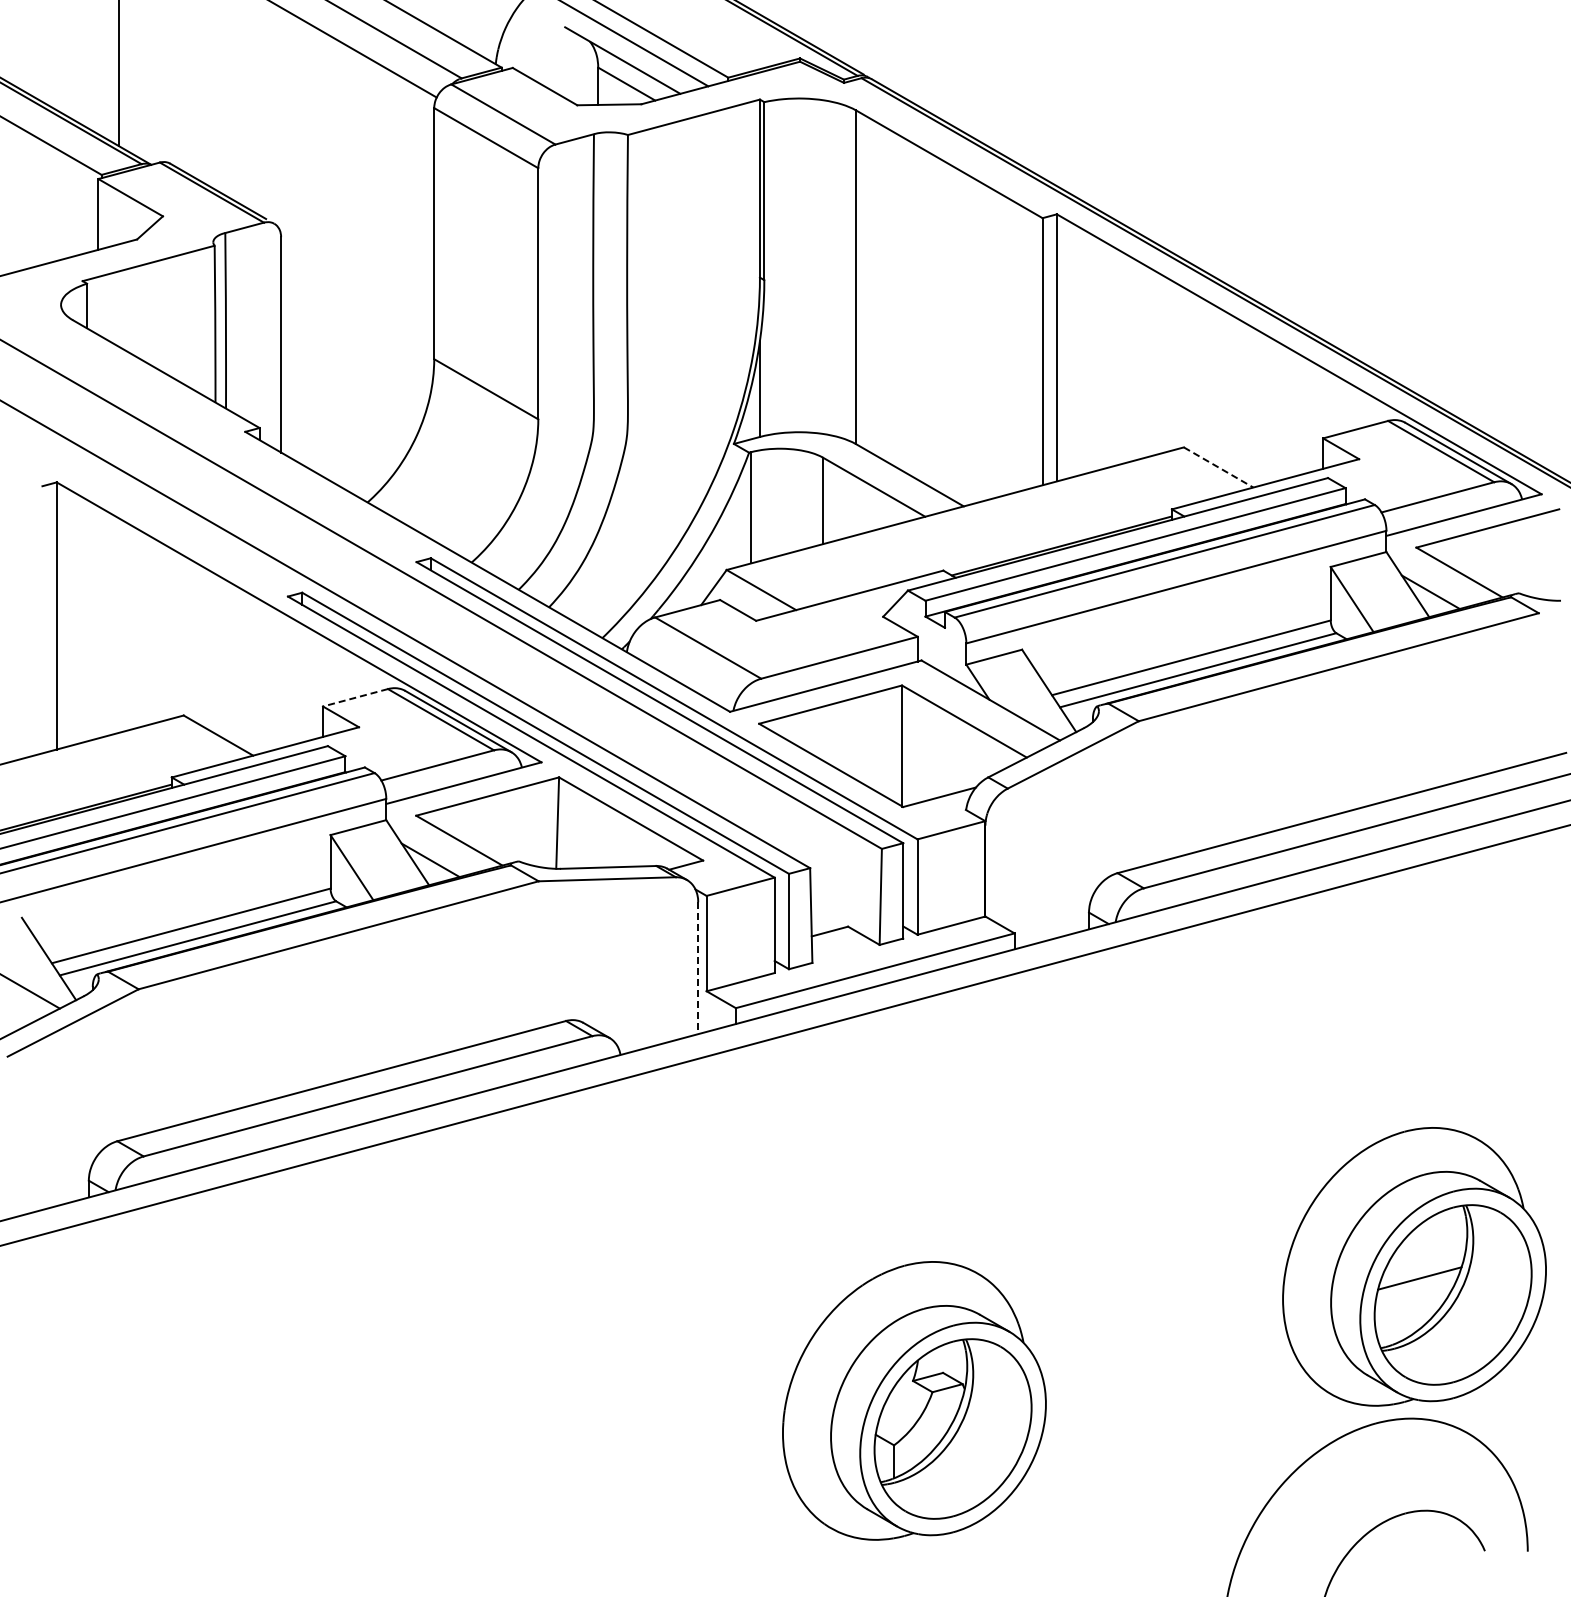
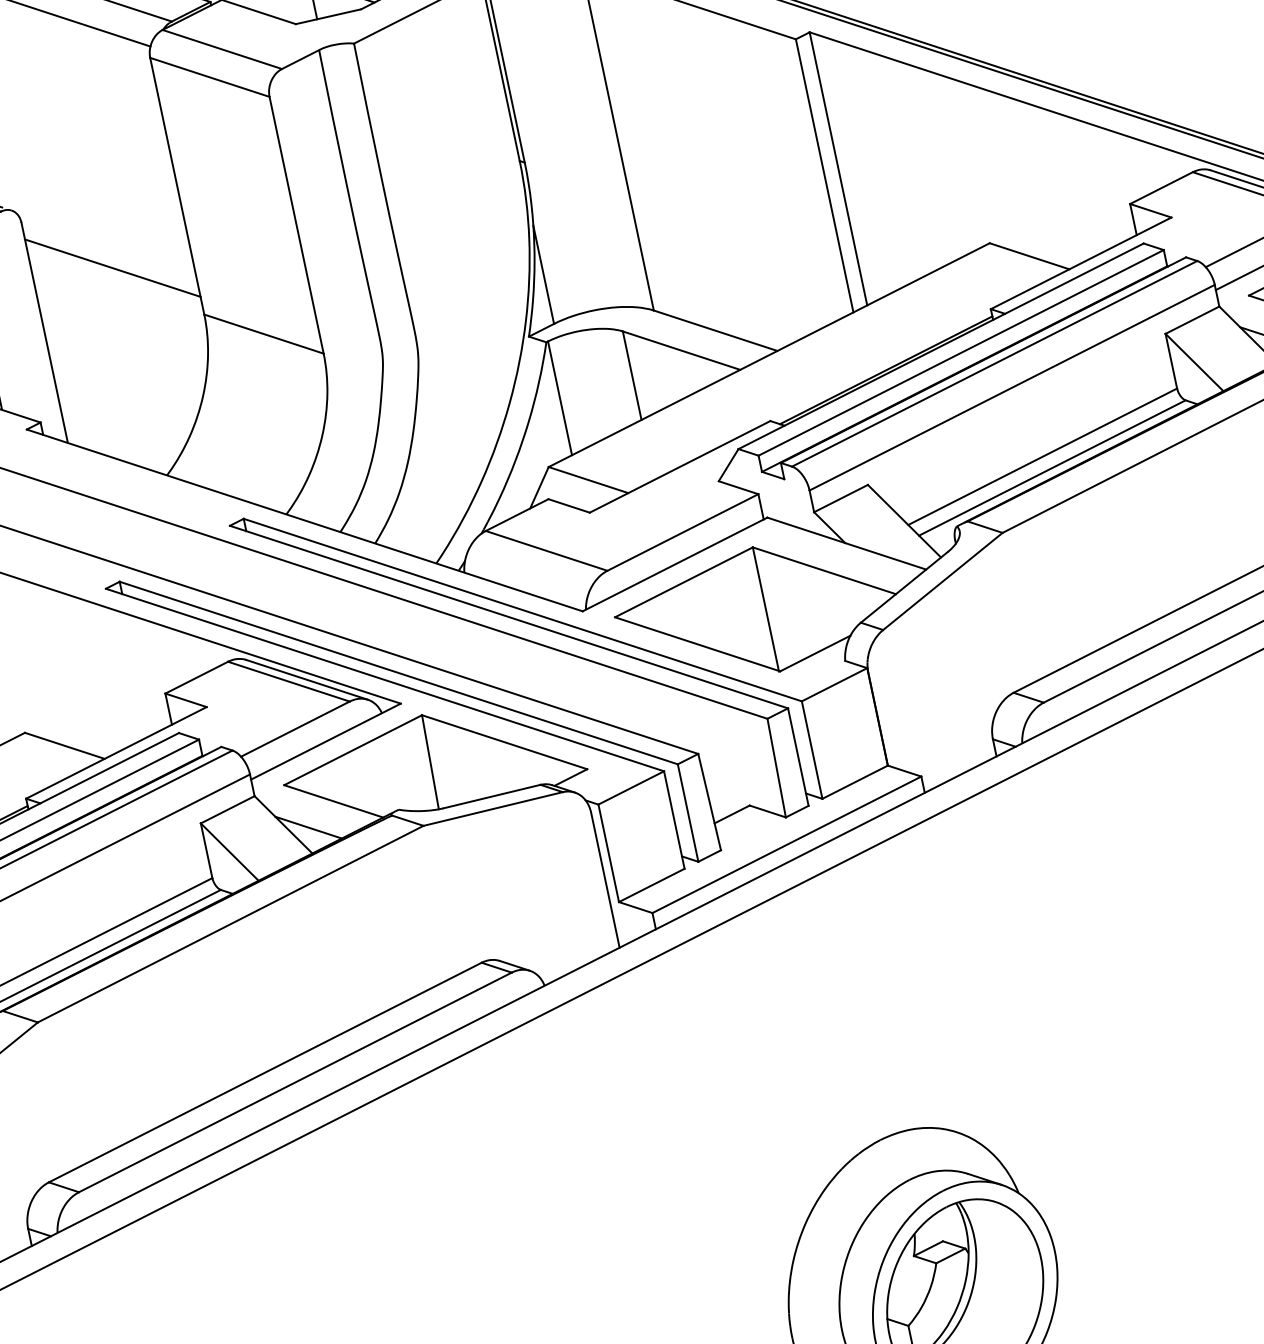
line: (357, 297) -> (112, 268), added
line: (1219, 467) -> (1030, 256), dashed -> solid
line: (355, 697) -> (196, 677), dashed -> solid
line: (698, 968) -> (605, 880), dashed -> solid

